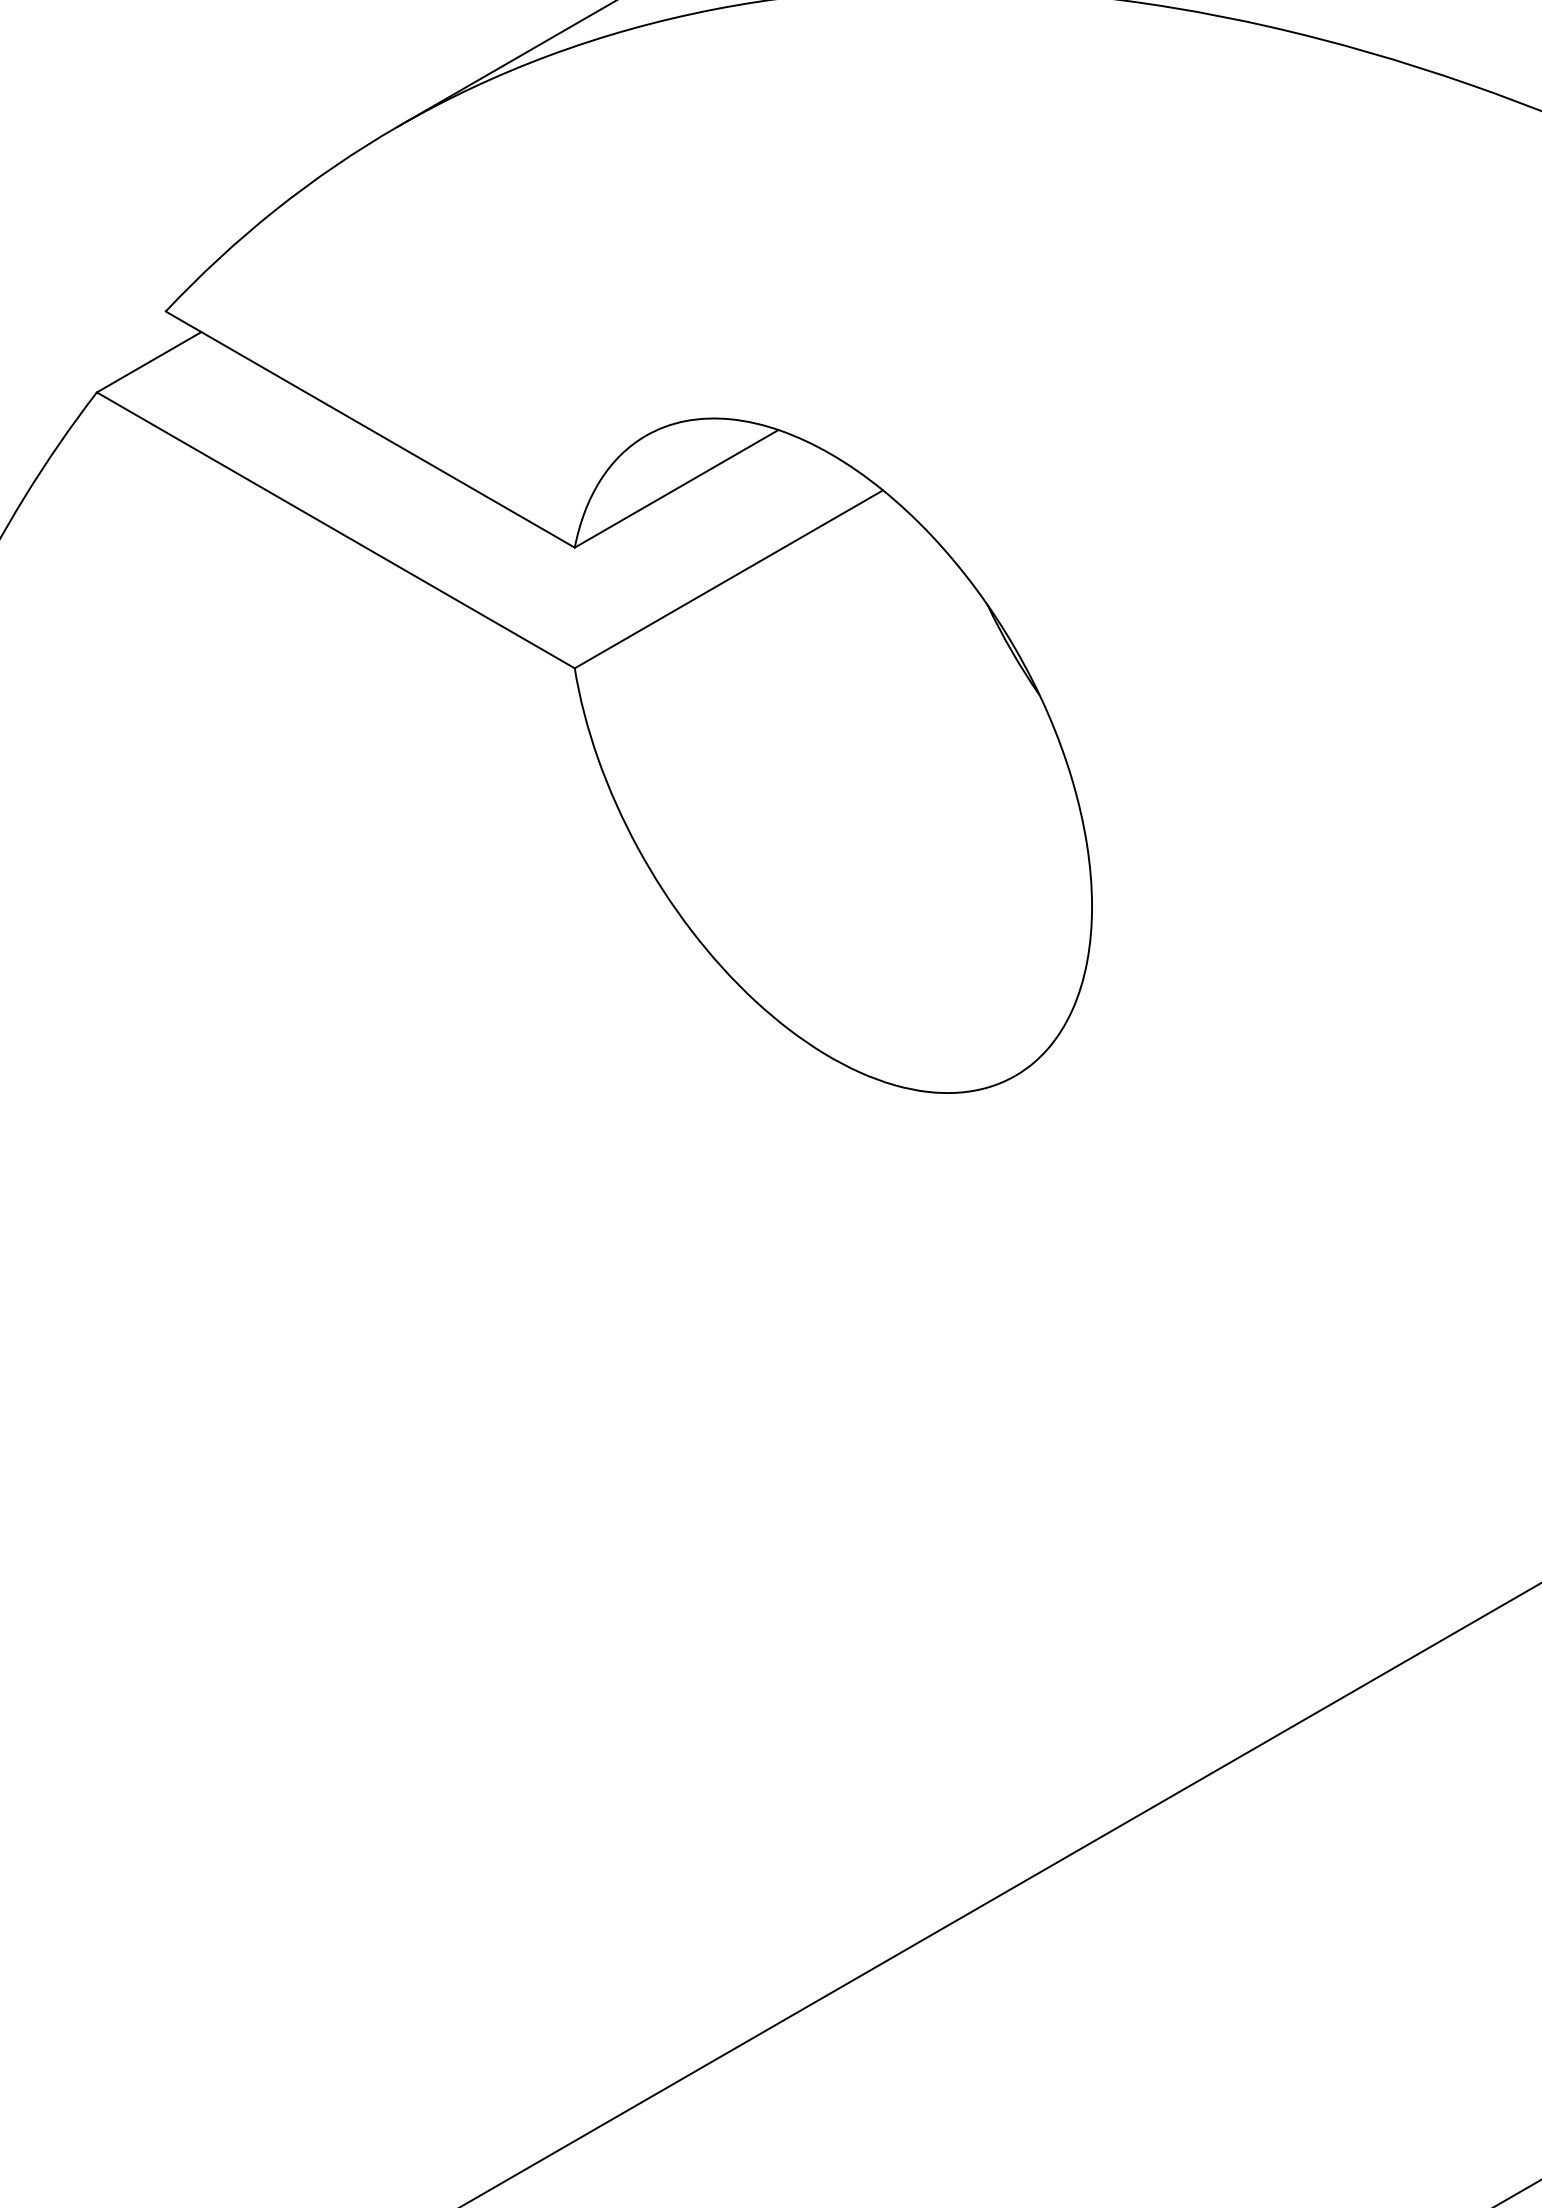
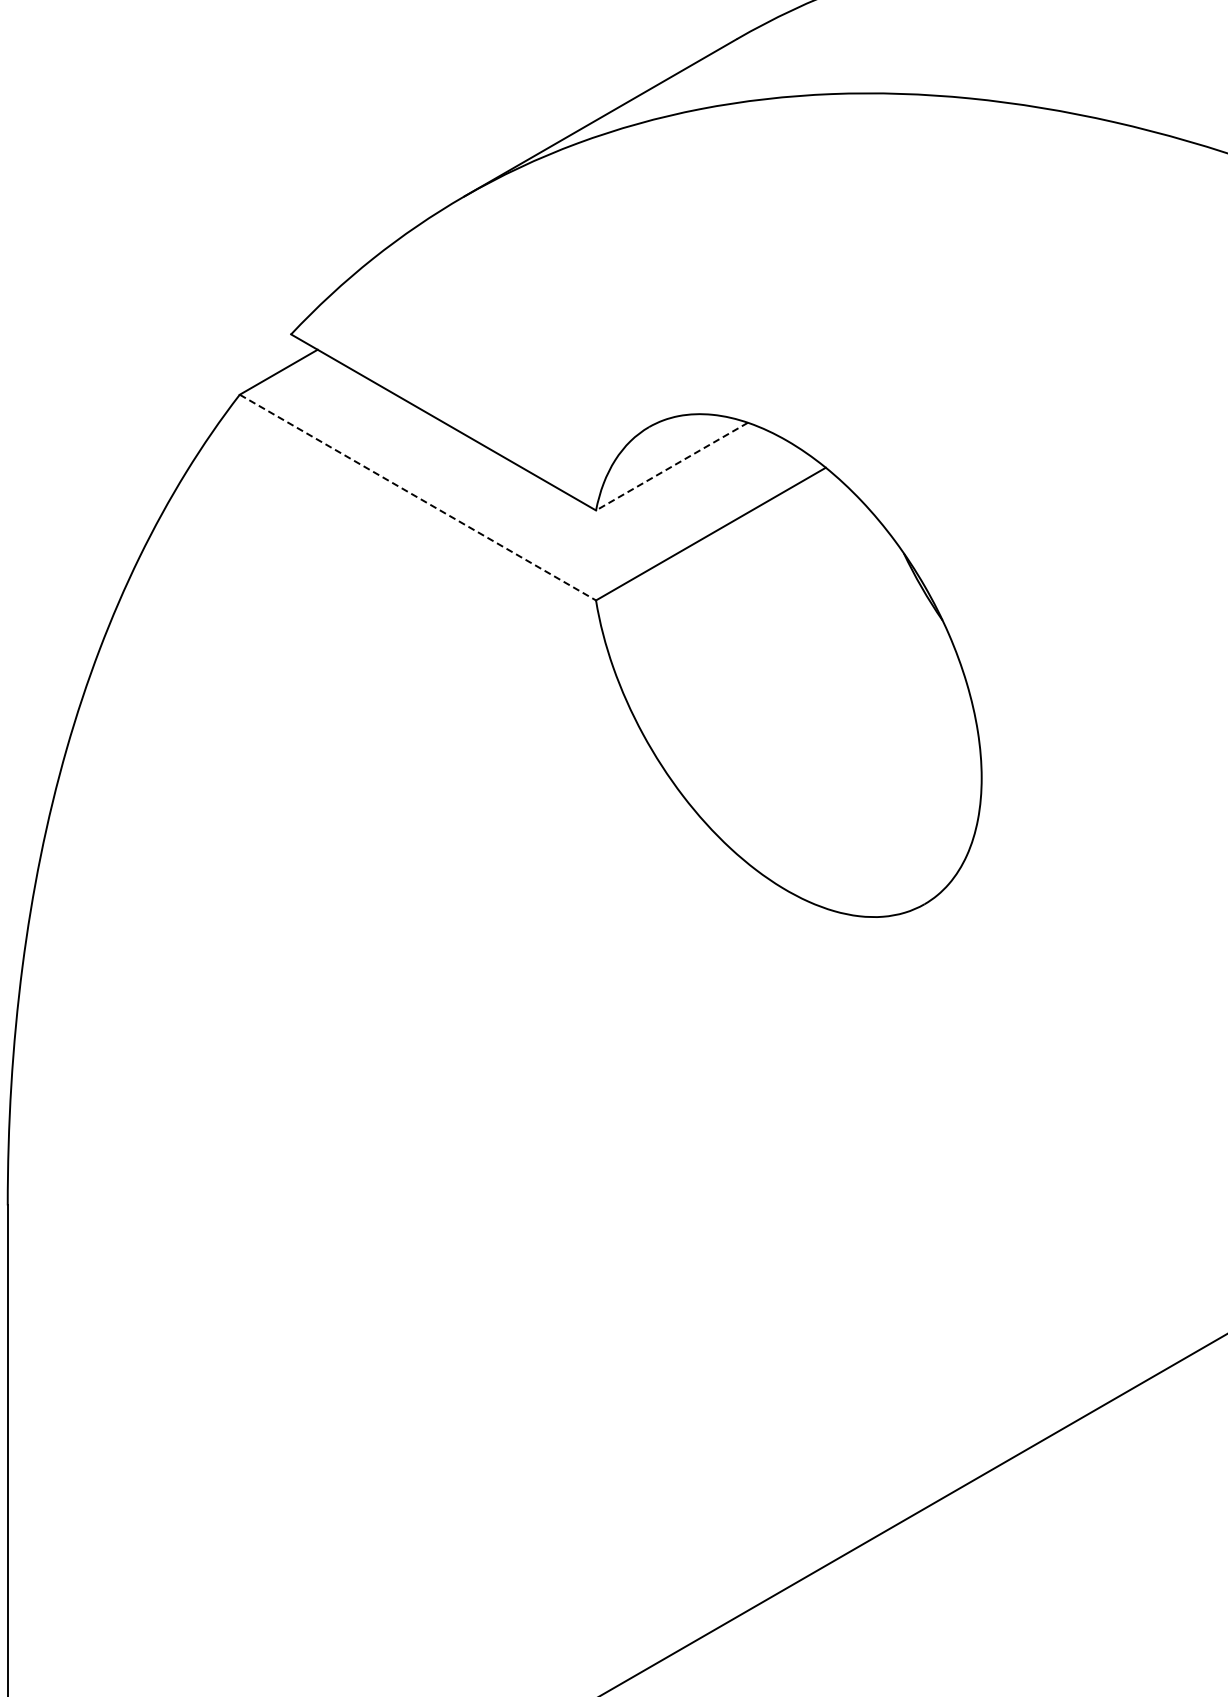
line: (677, 488) -> (672, 466), solid -> dashed
line: (335, 530) -> (417, 497), solid -> dashed

